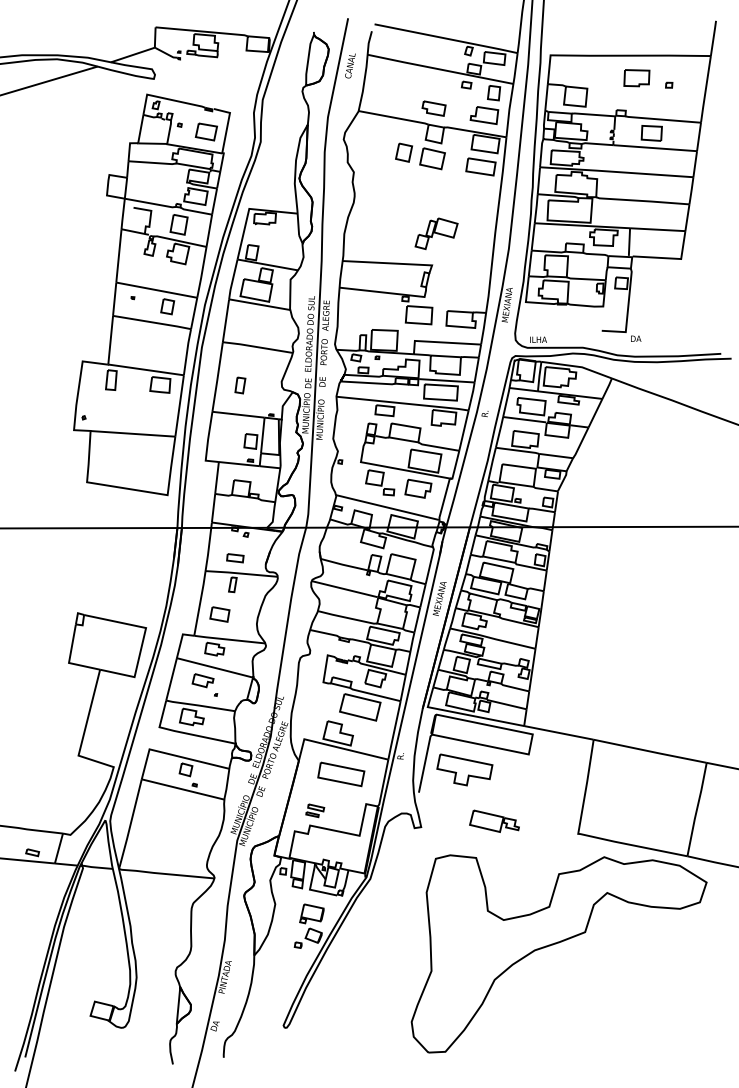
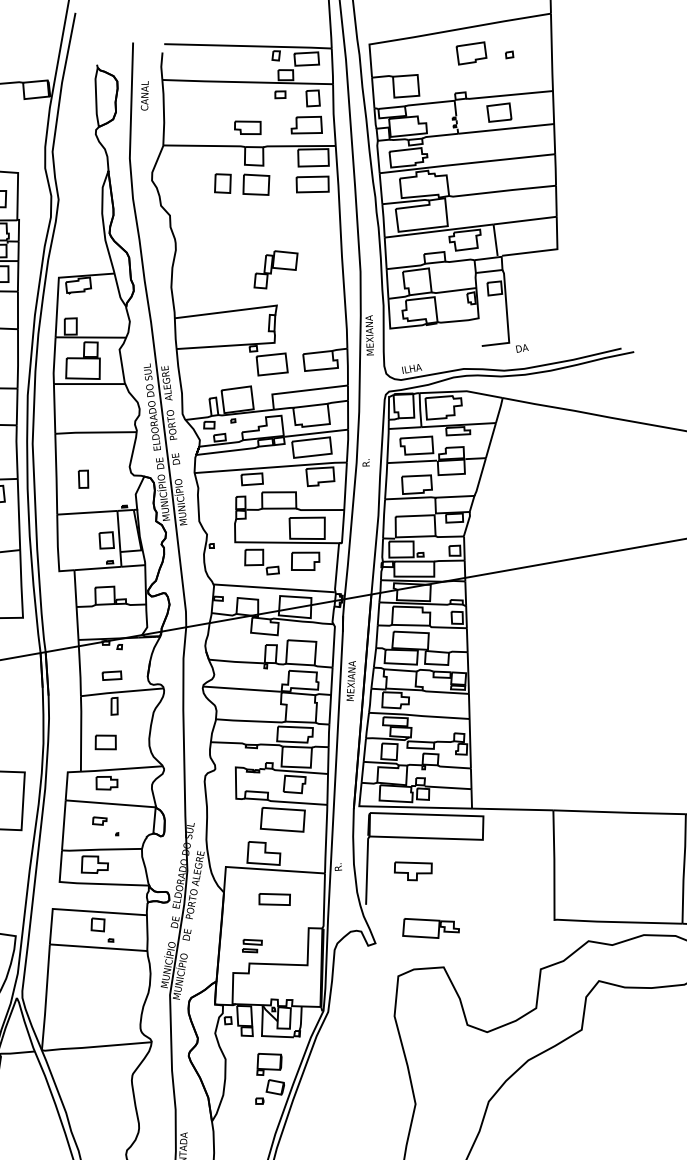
part: (202, 680) -> (99, 820), size x0.6
part: (464, 769) -> (413, 869), size x0.6
part: (341, 774) -> (274, 899), size x0.6
part: (494, 820) -> (429, 926), moved

